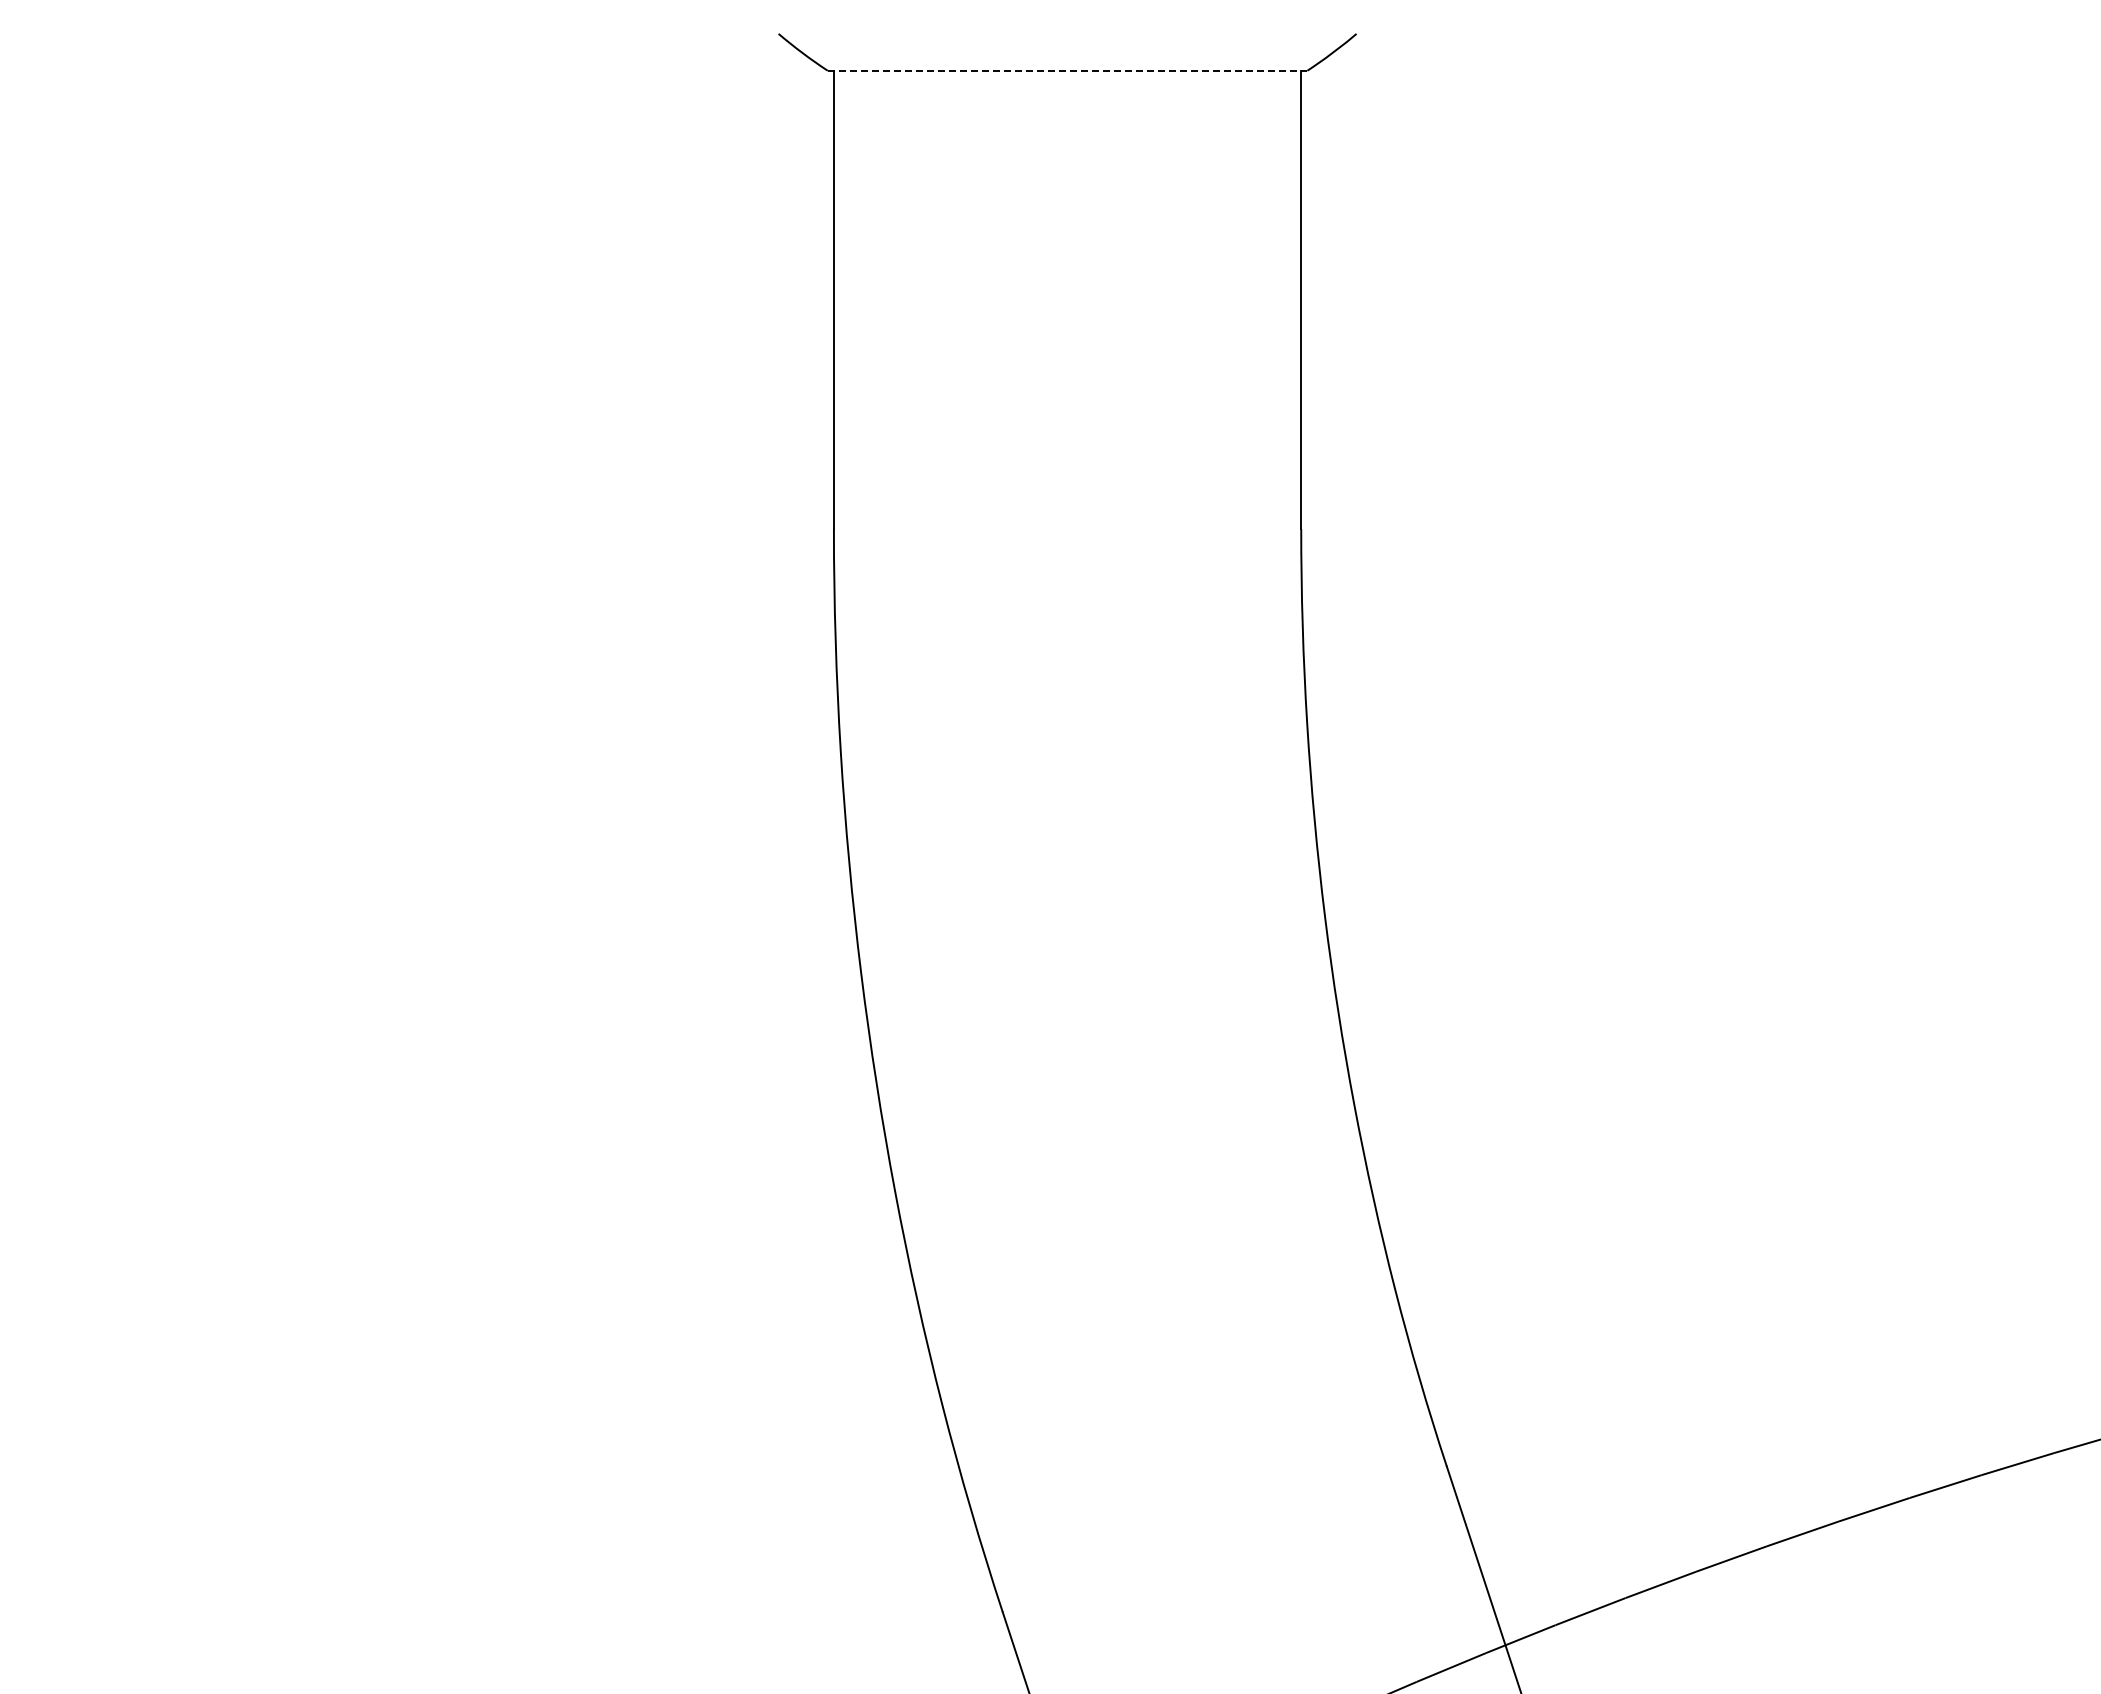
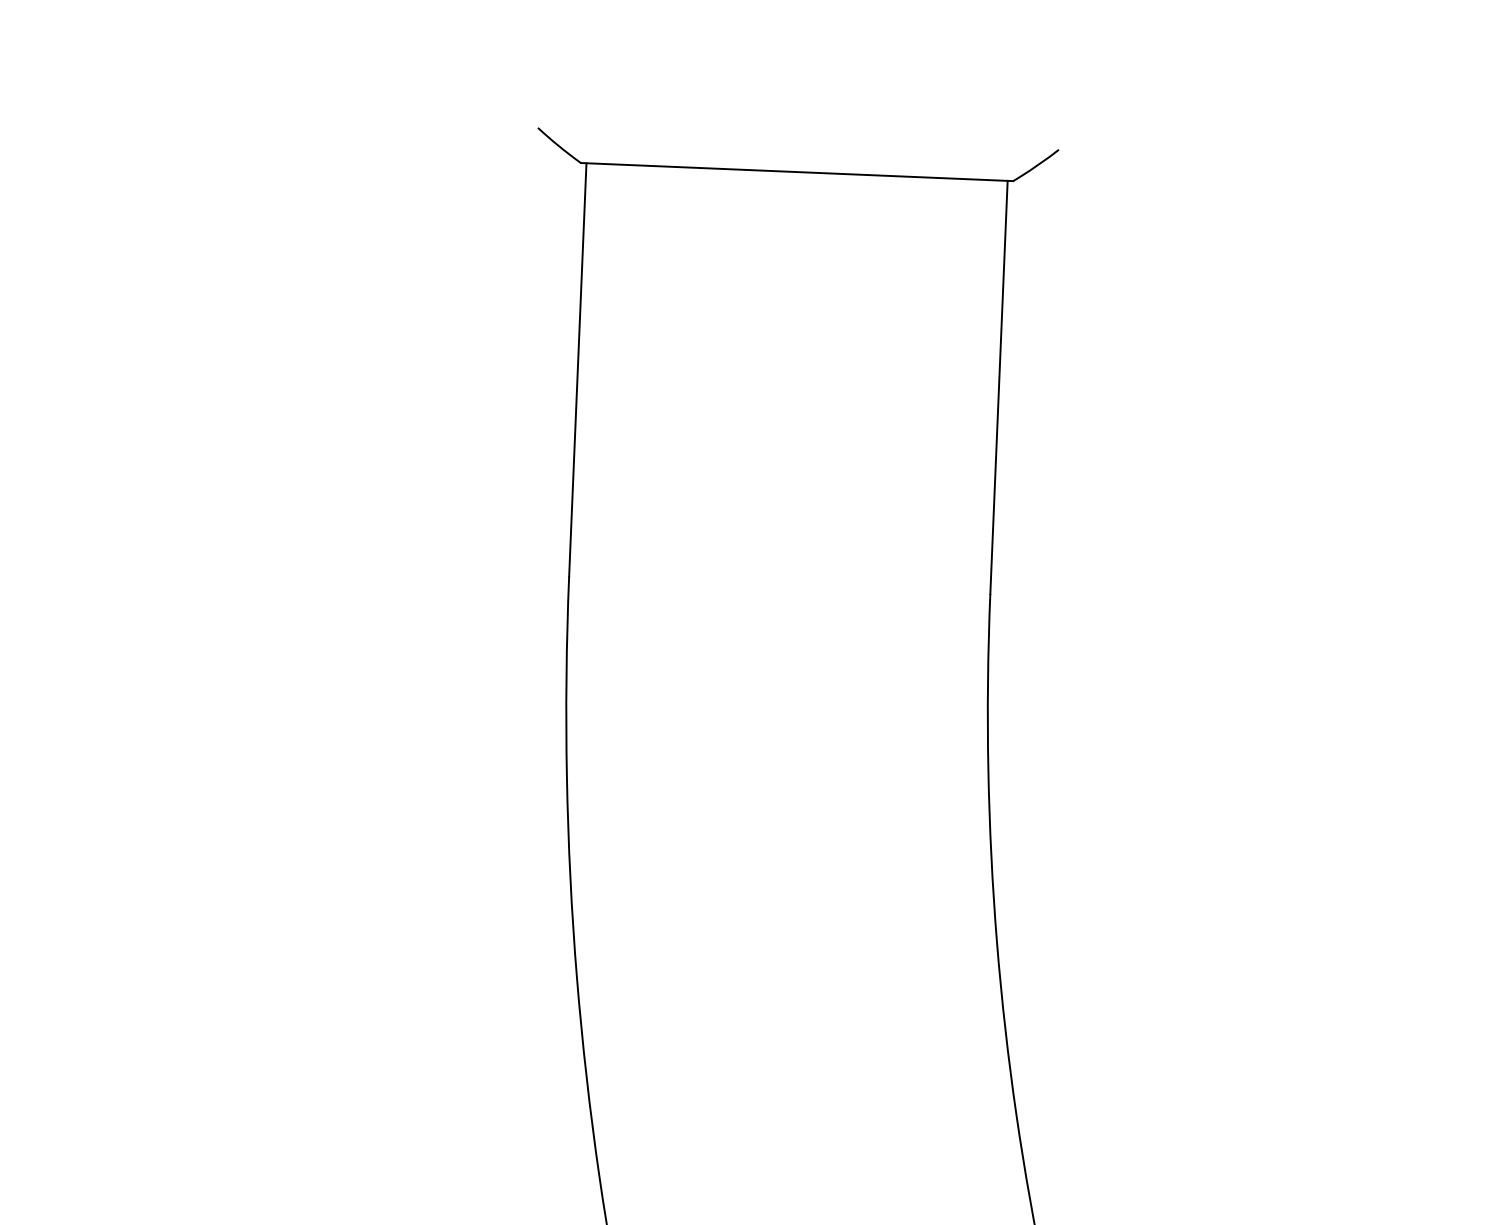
line: (1067, 70) -> (796, 171), dashed -> solid

